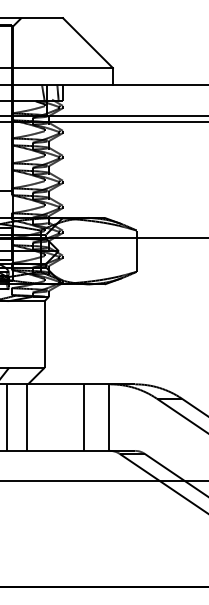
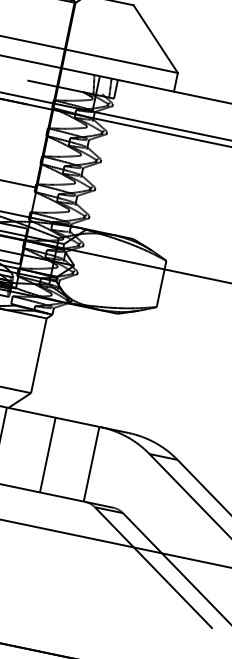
line: (84, 417) -> (48, 455), moved

